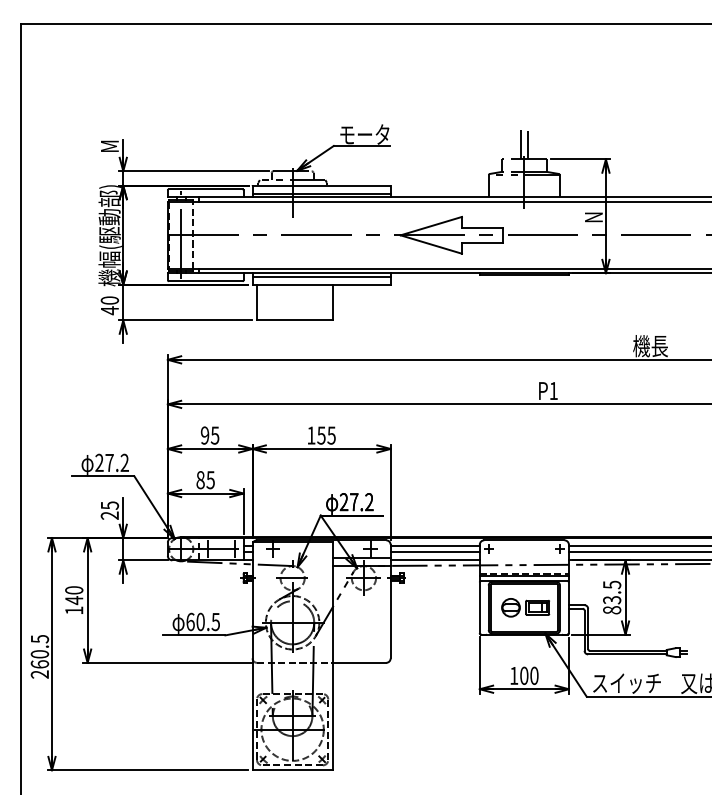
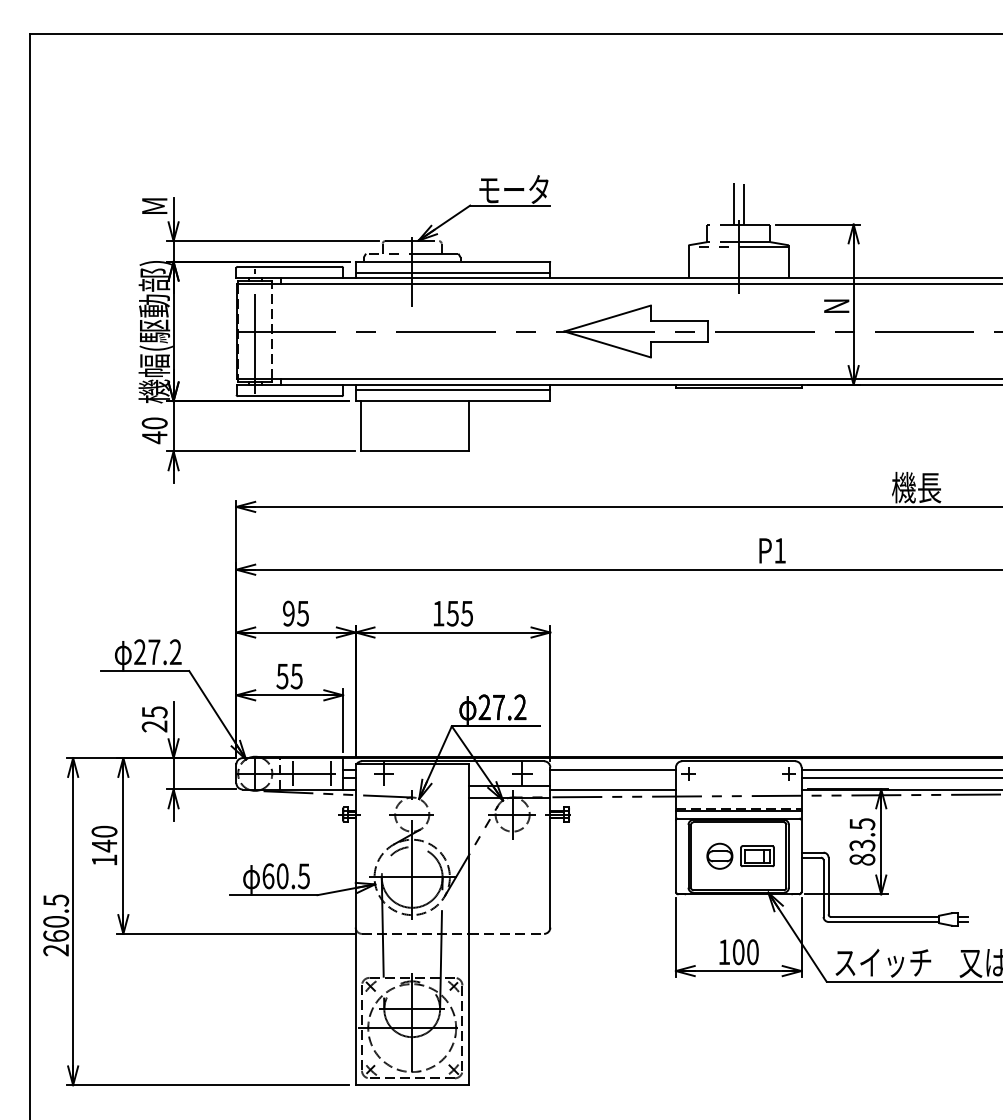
text: (200, 480) -> (282, 676), 85 -> 55
line: (434, 552) -> (612, 778), removed
line: (359, 662) -> (506, 933), solid -> dashed

